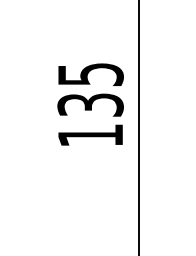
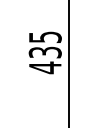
text: (90, 135) -> (45, 67), 135 -> 435

